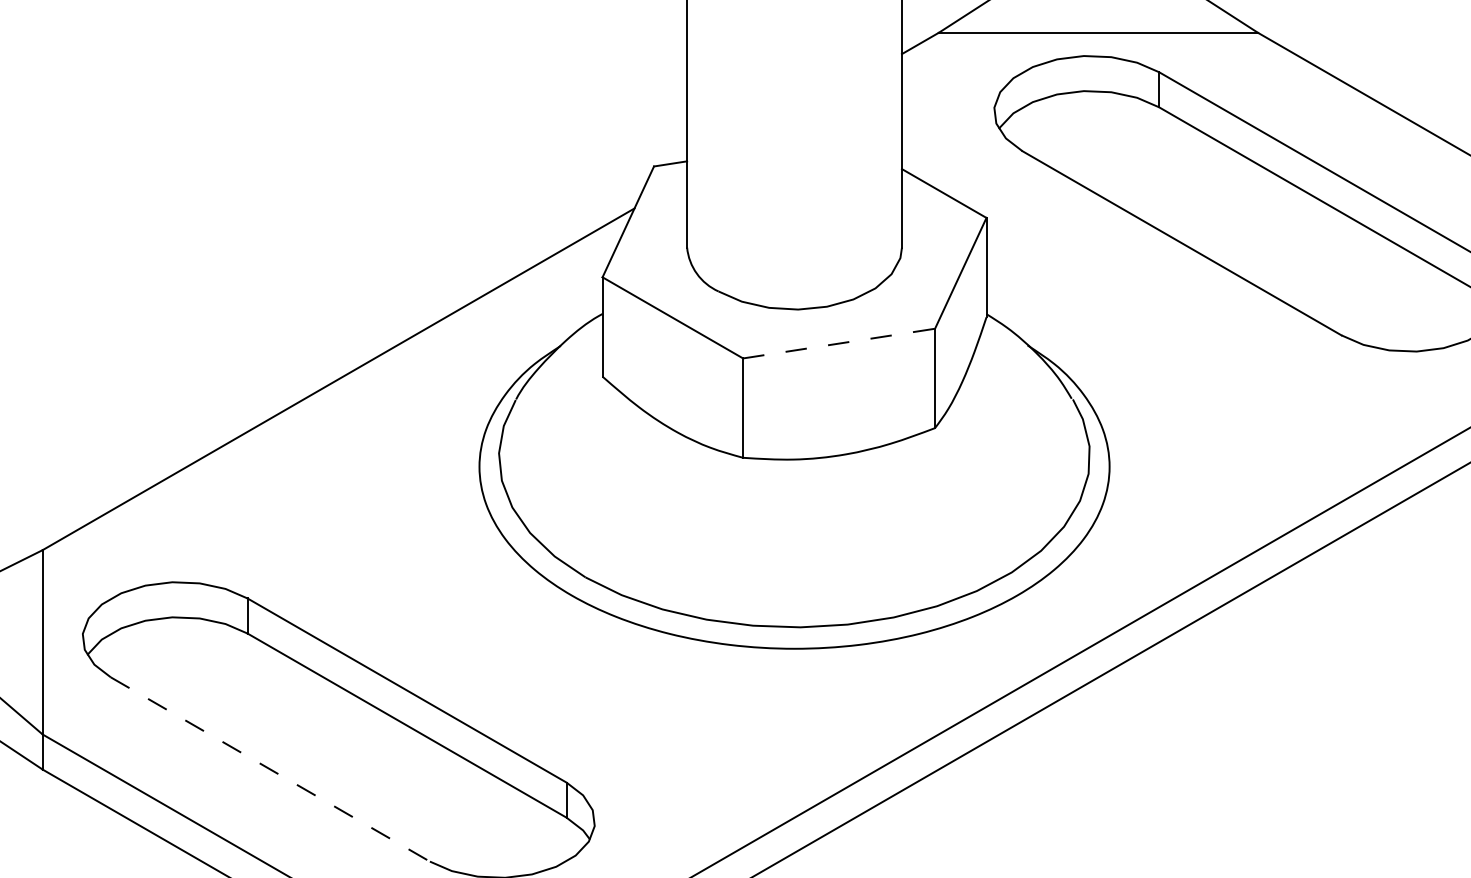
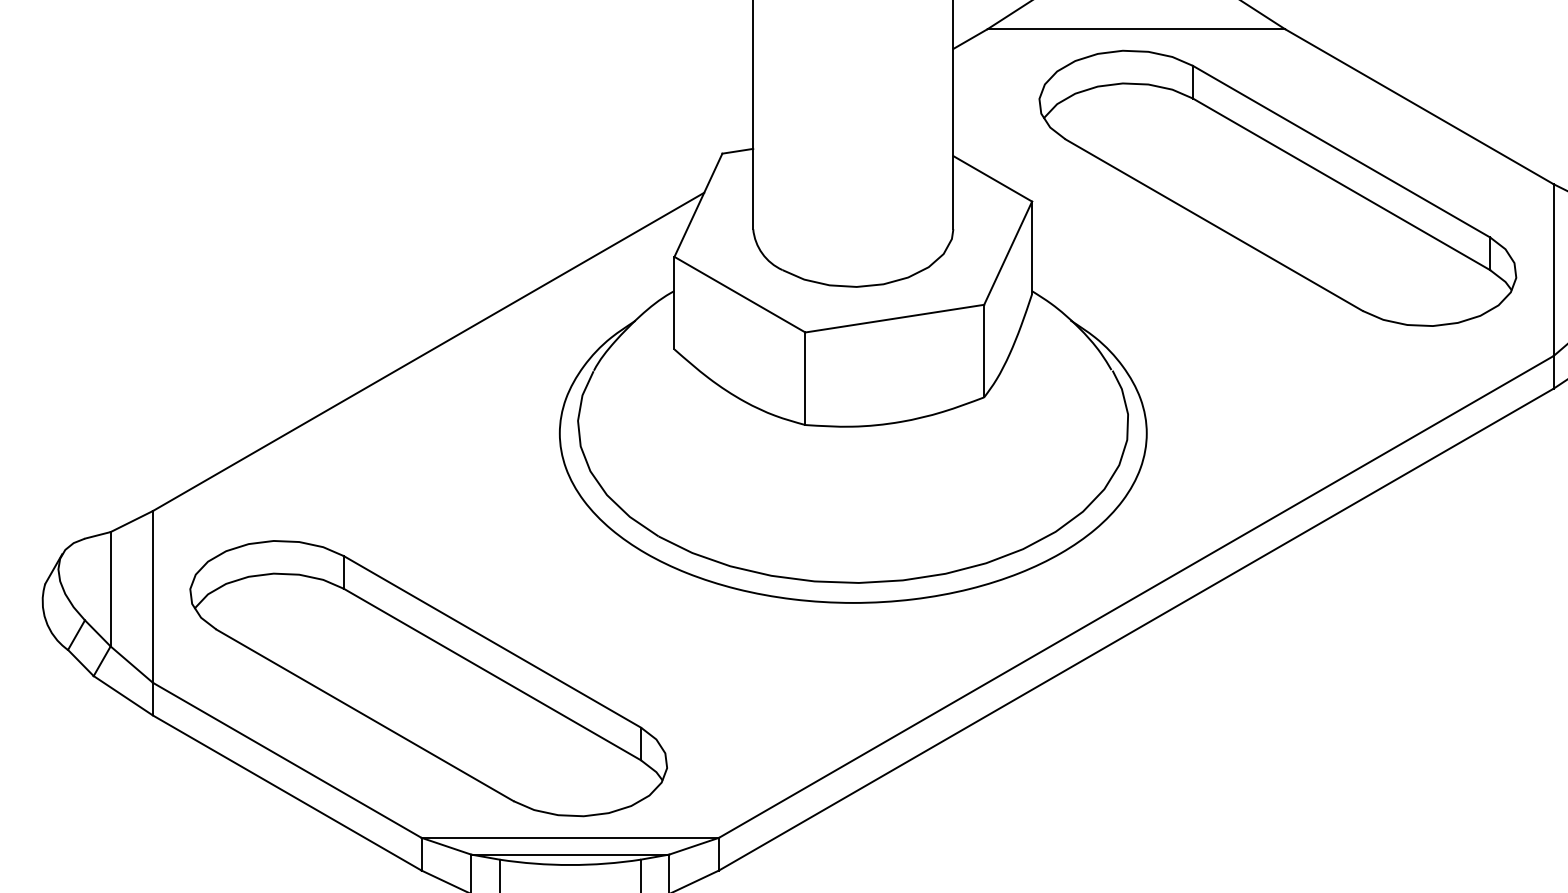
line: (839, 343) -> (895, 318), dashed -> solid
line: (270, 769) -> (365, 715), dashed -> solid

